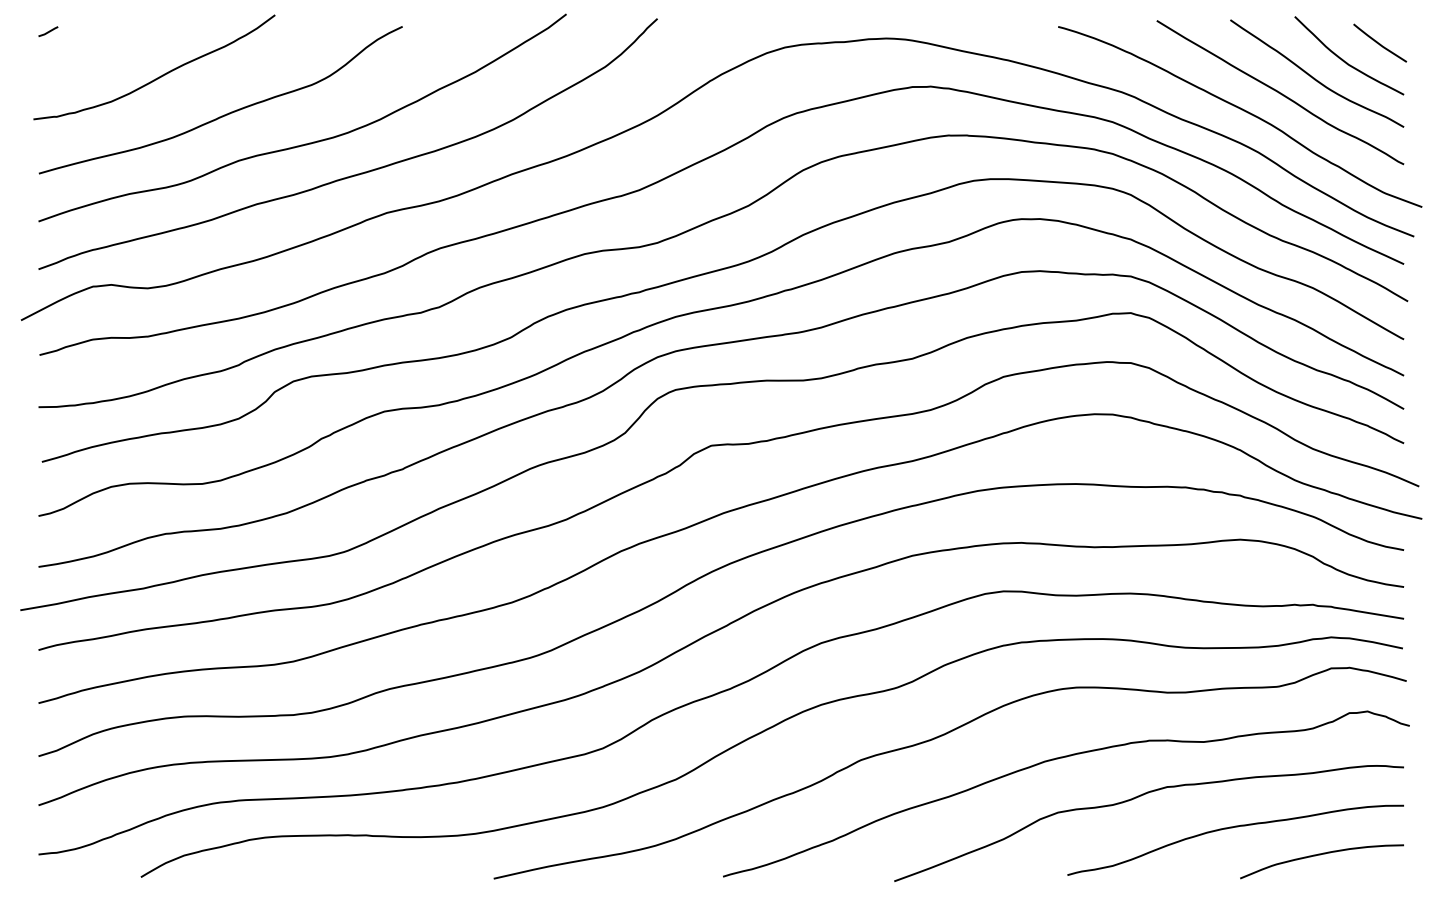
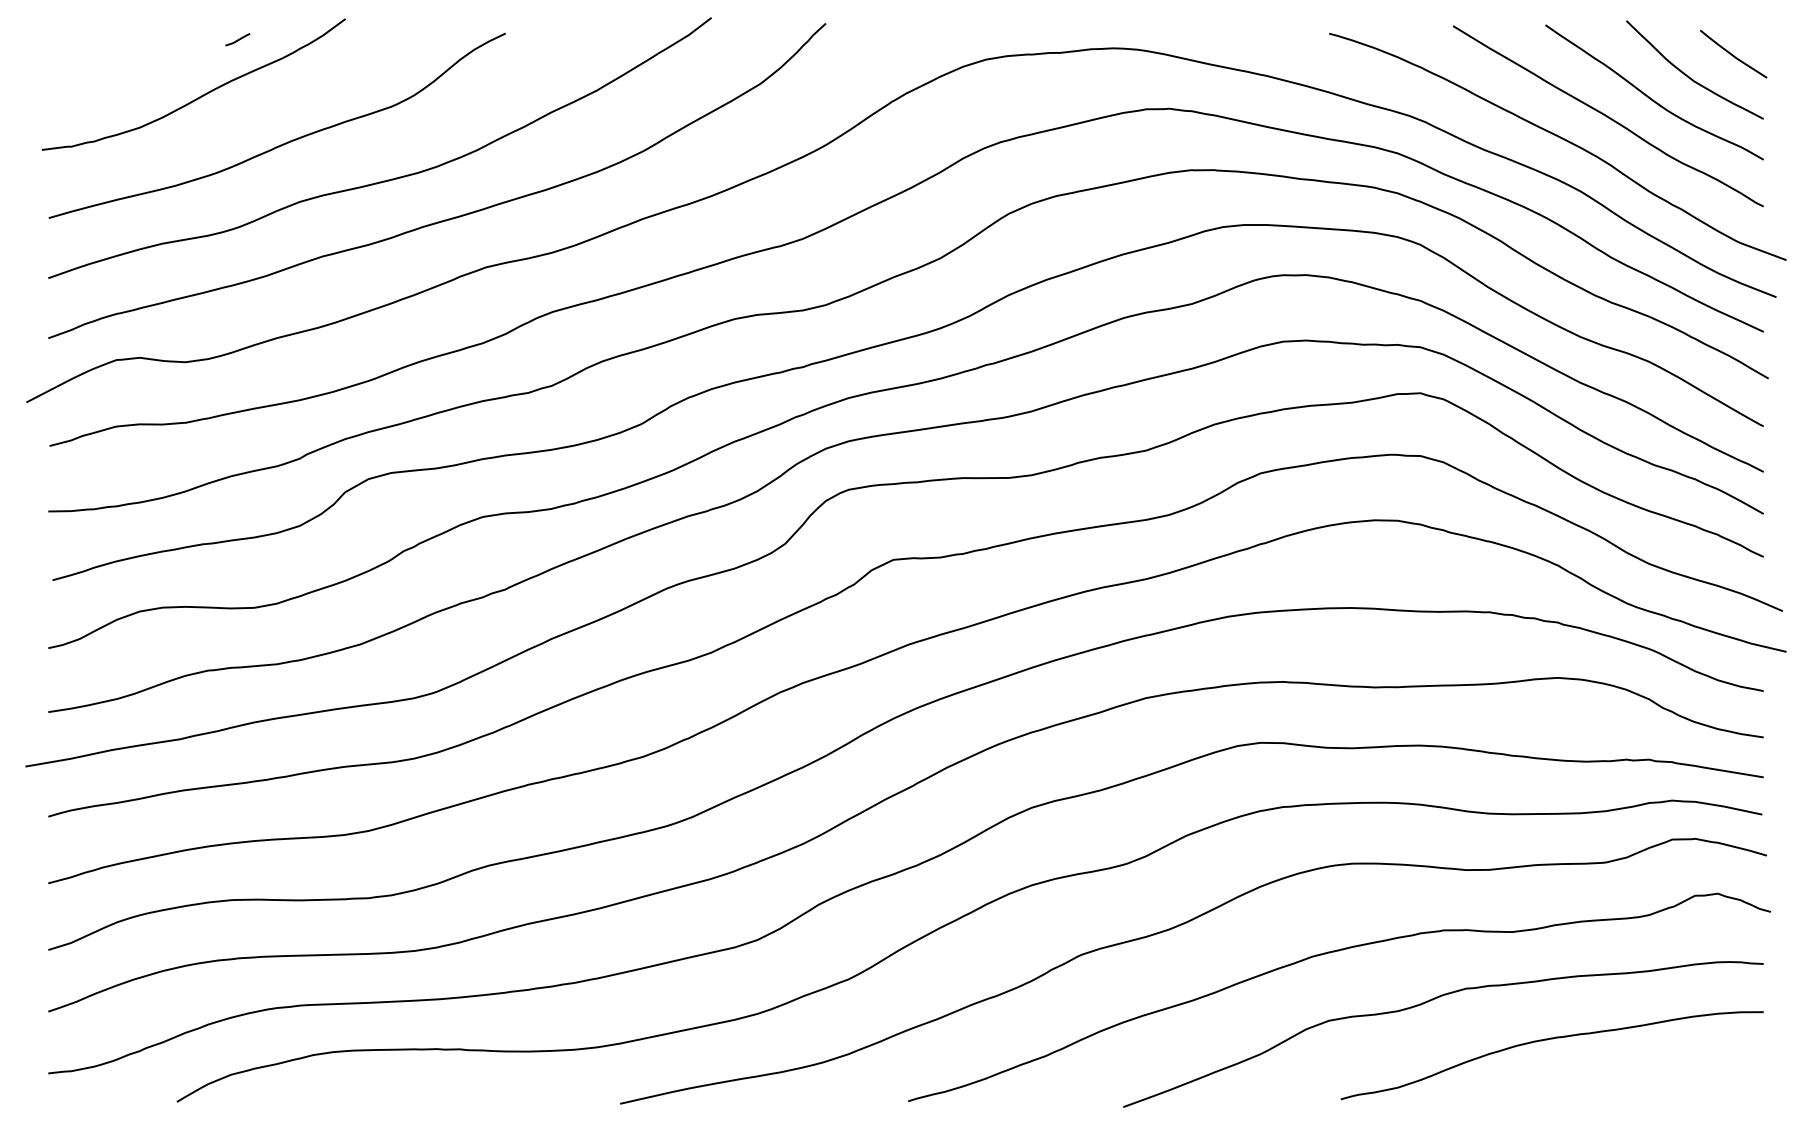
line: (48, 31) -> (237, 39), moved
curve: (1320, 855) -> (1658, 1074), removed

